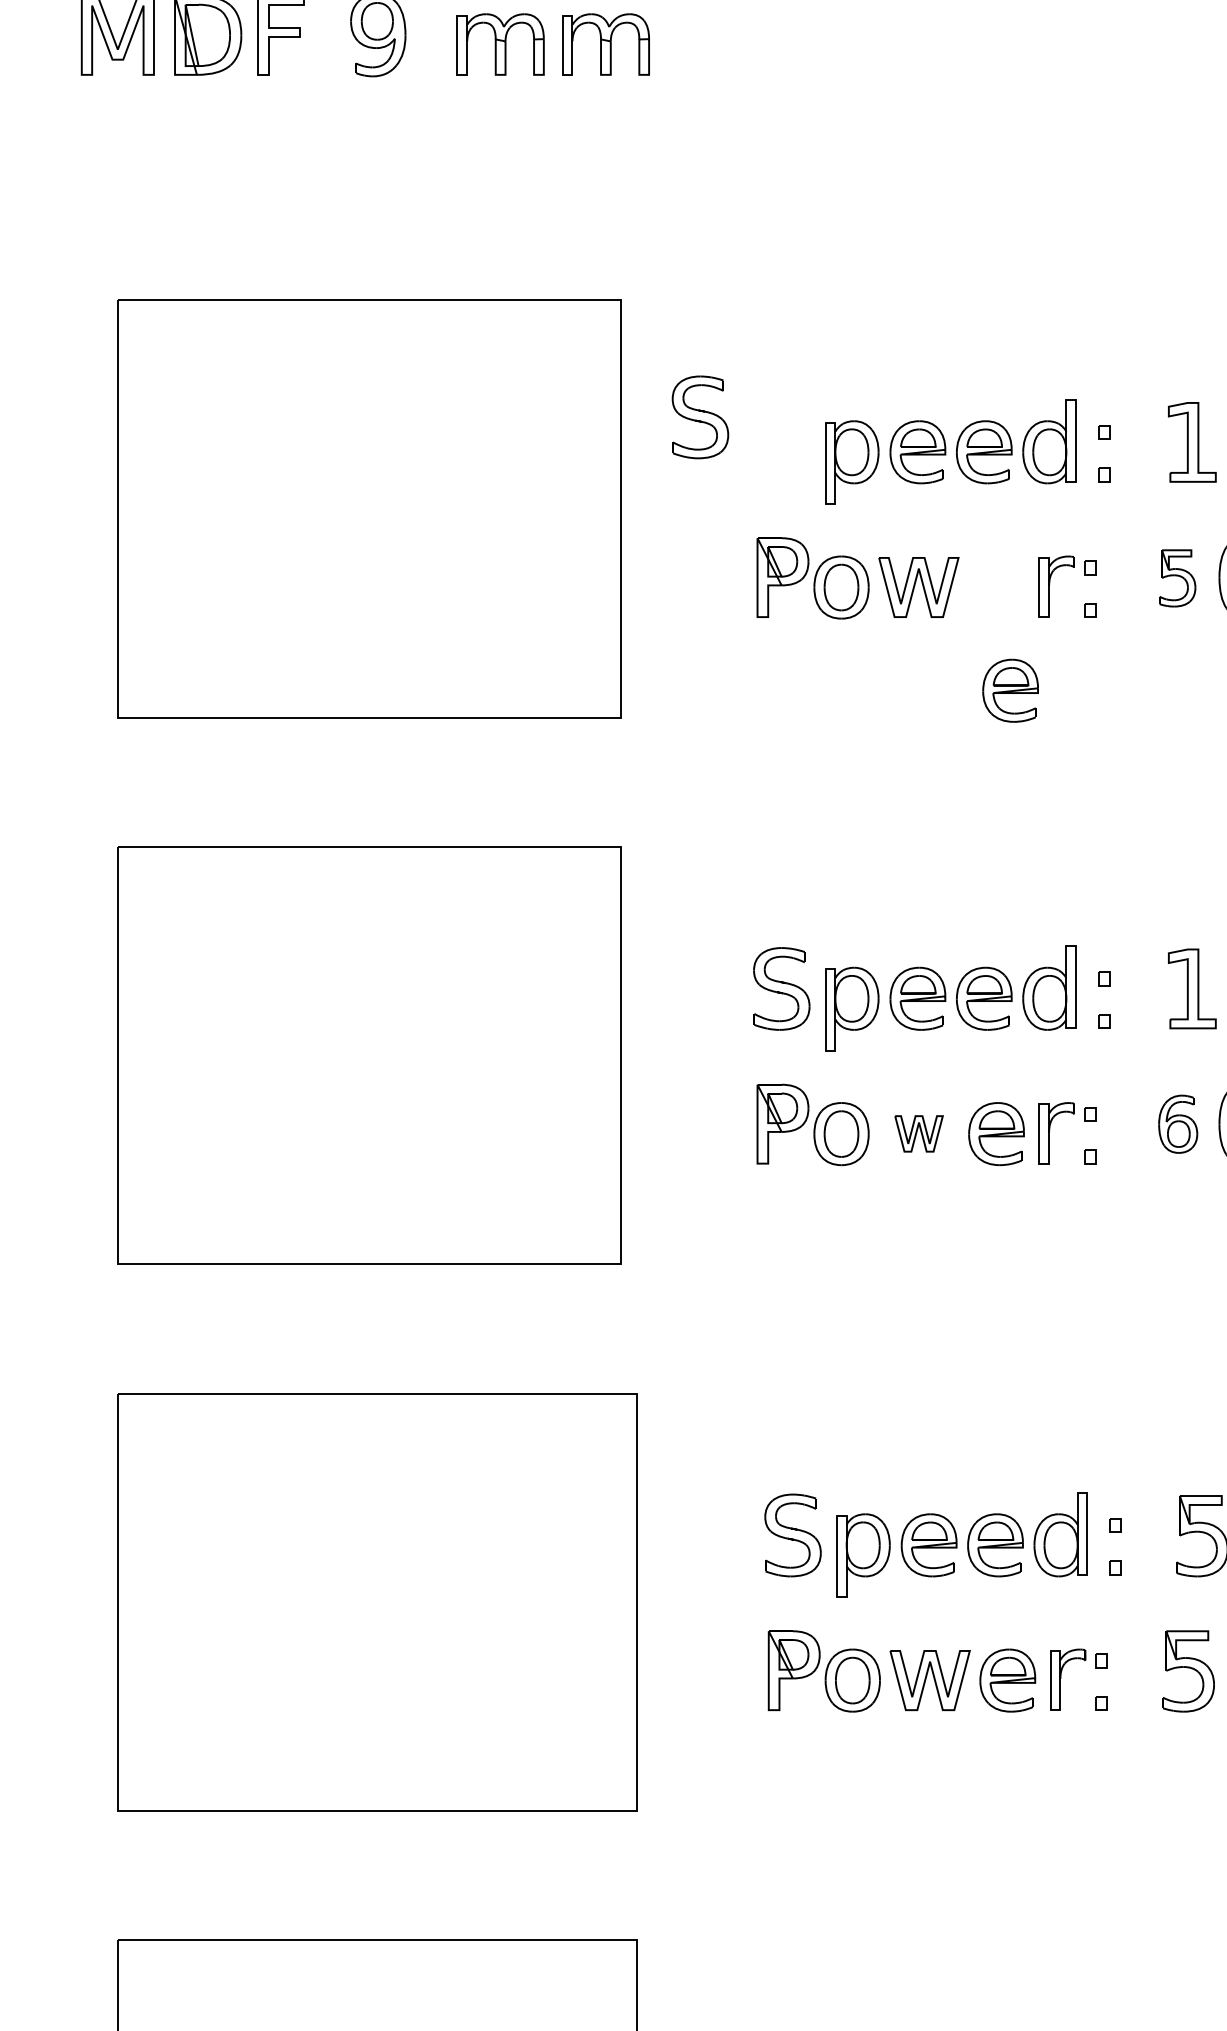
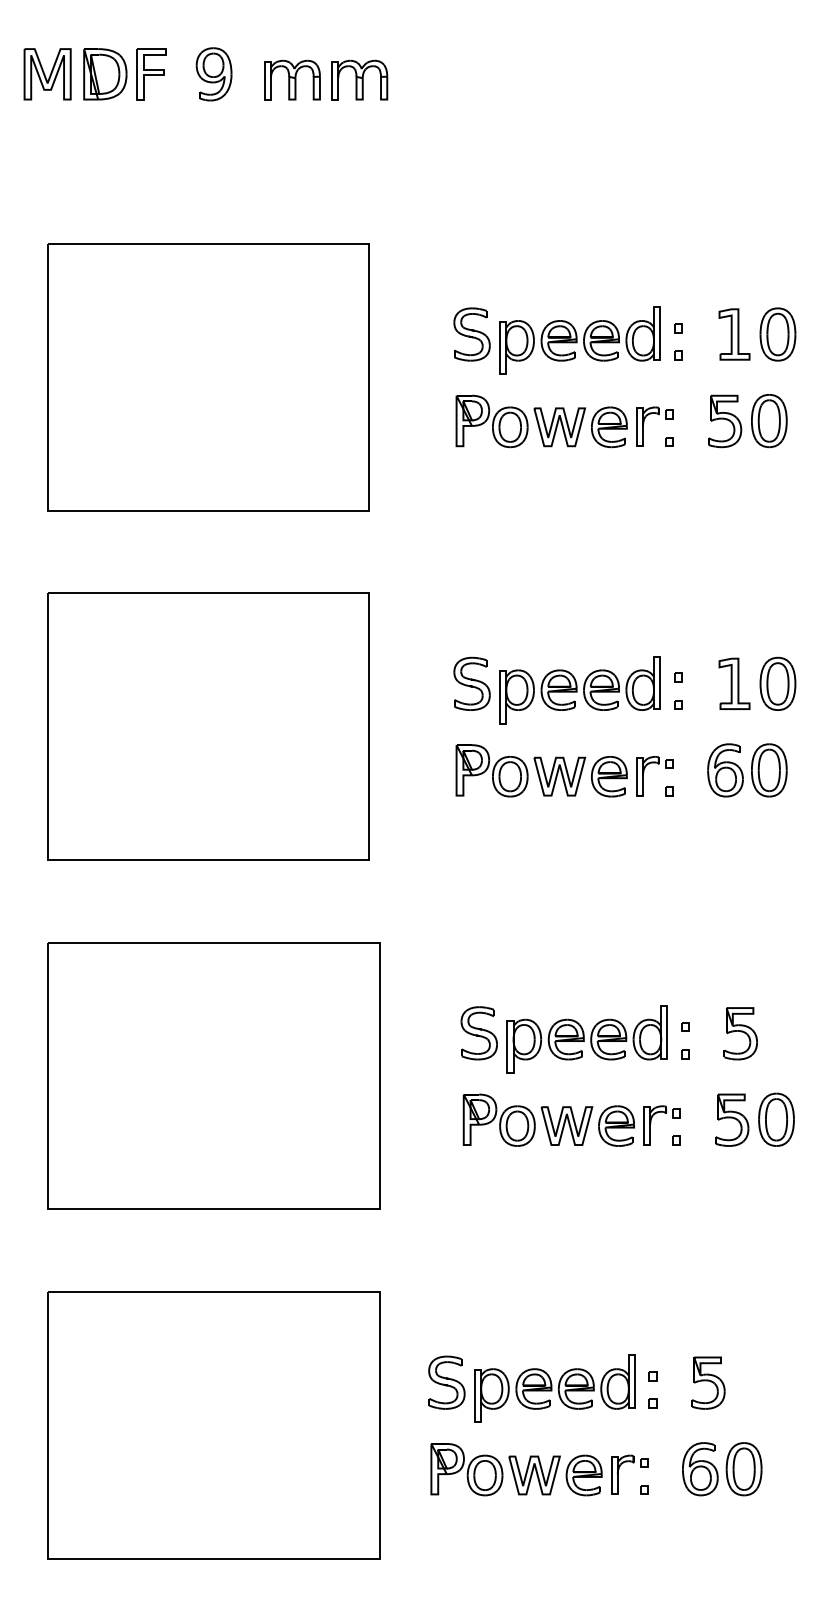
part: (699, 417) -> (471, 334), moved
part: (1178, 578) -> (725, 421), size x1.43
part: (1010, 691) -> (609, 427), moved
part: (1178, 1124) -> (725, 770), size x1.43
part: (918, 1133) -> (559, 776), size x1.67

